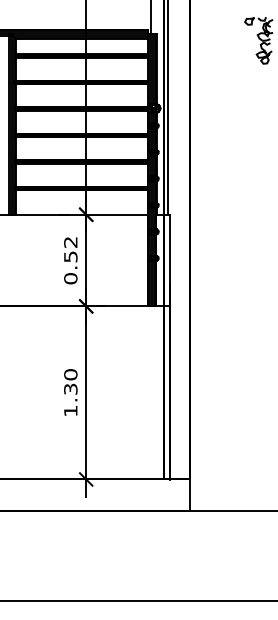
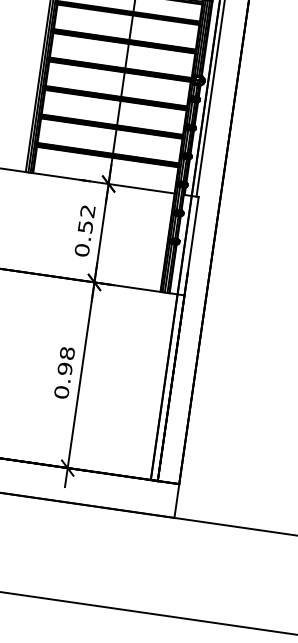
text: (70, 392) -> (64, 372), 1.30 -> 0.98

